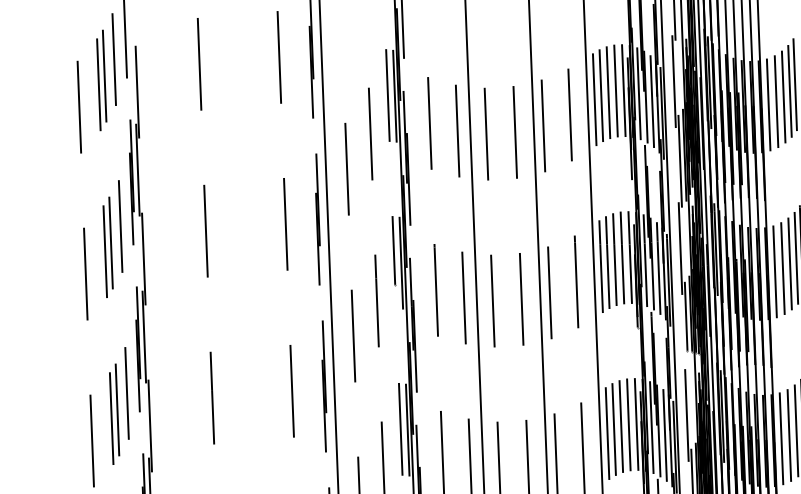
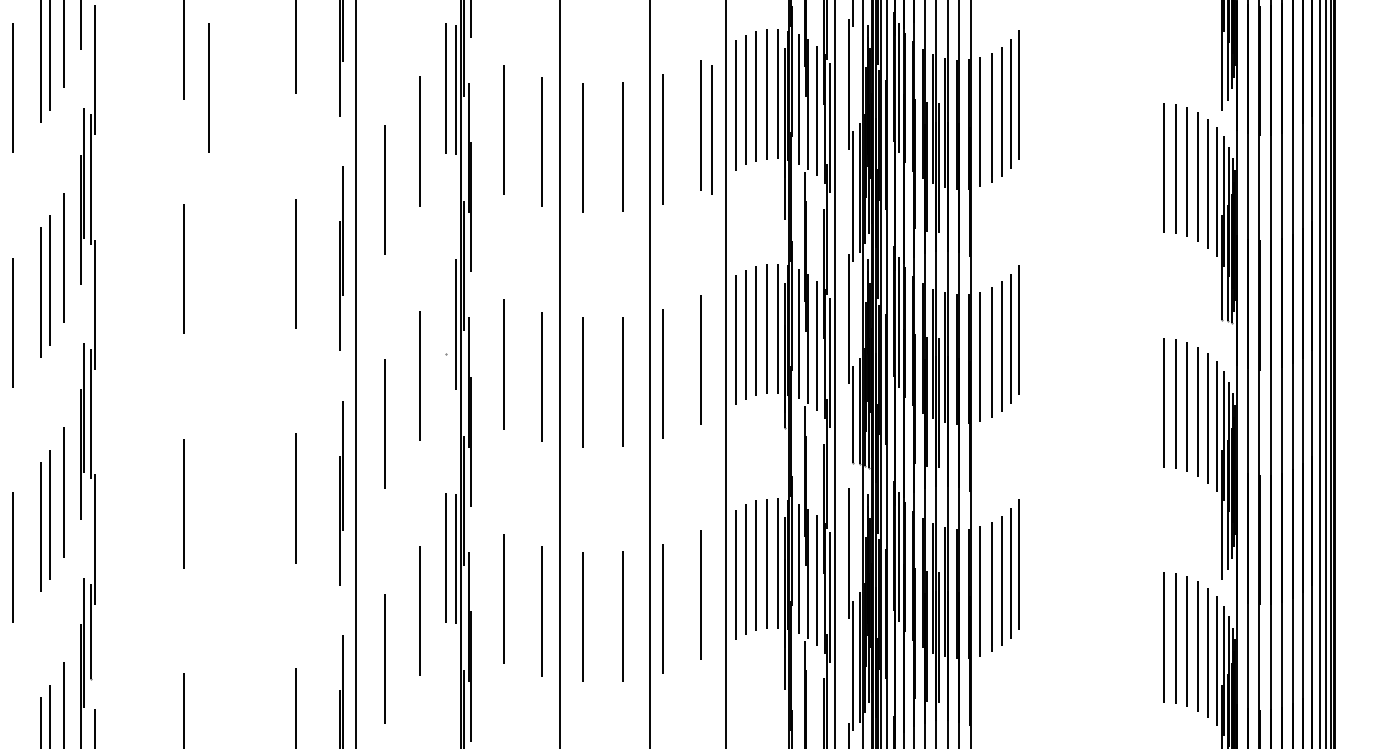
line: (218, 101) -> (208, 87), added
line: (577, 117) -> (711, 129), added
line: (393, 249) -> (446, 305), removed

